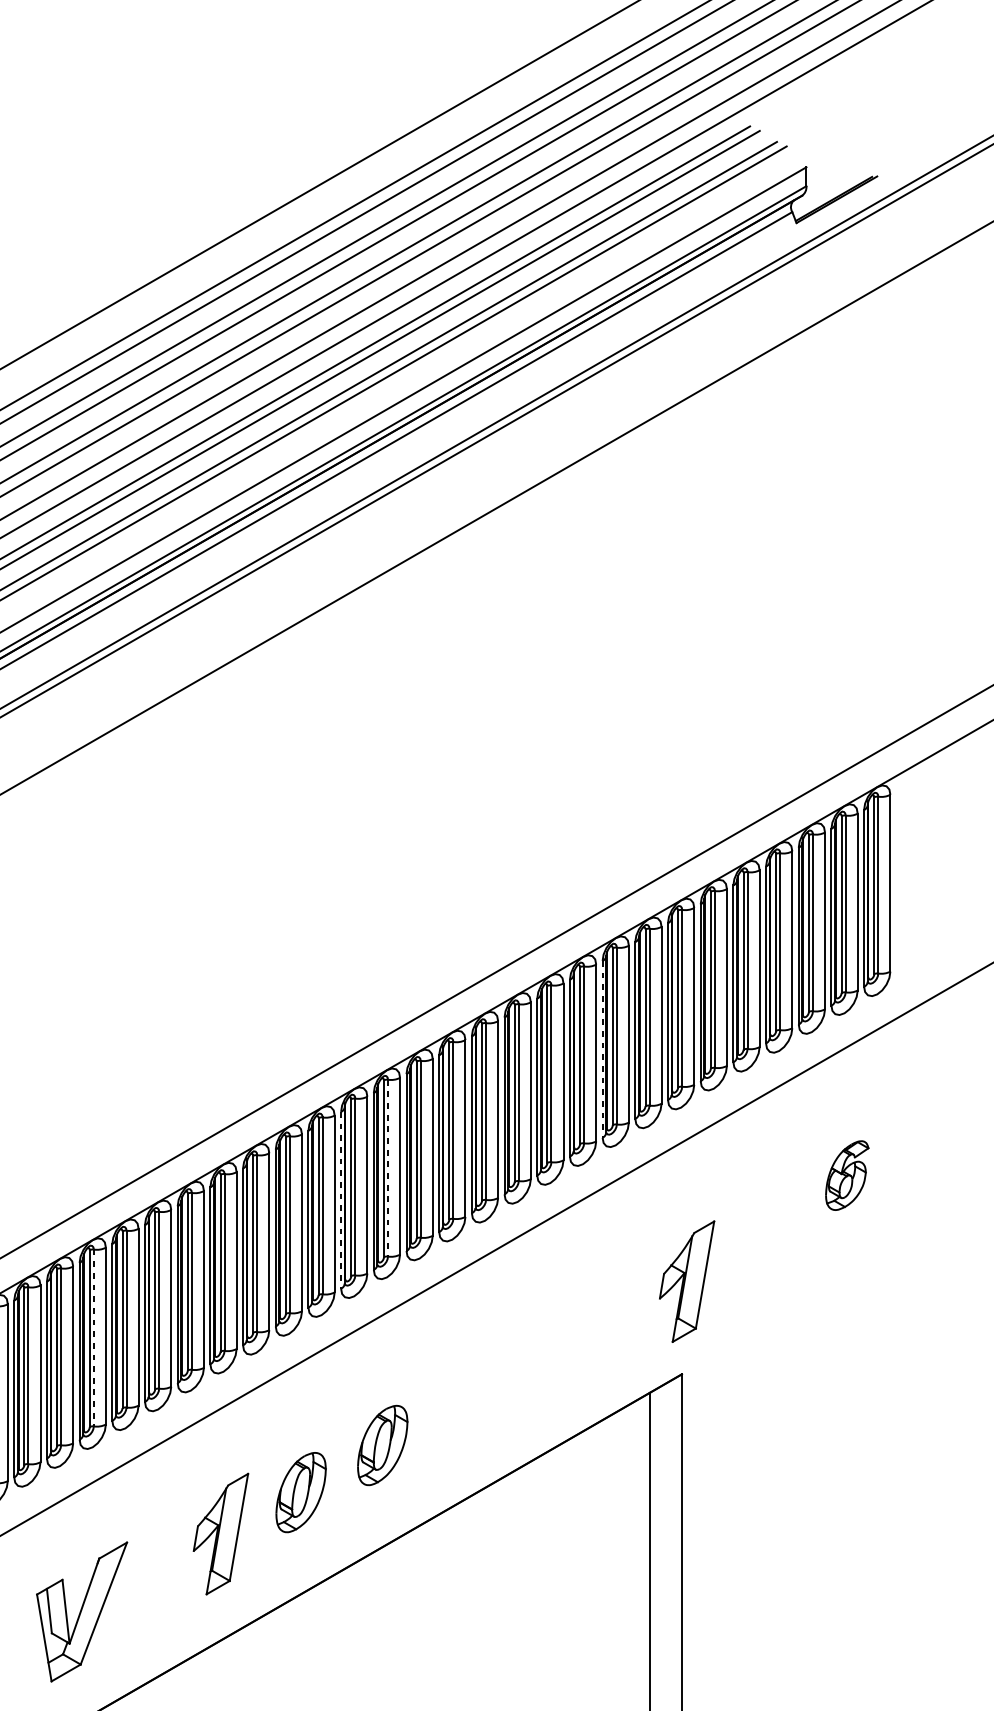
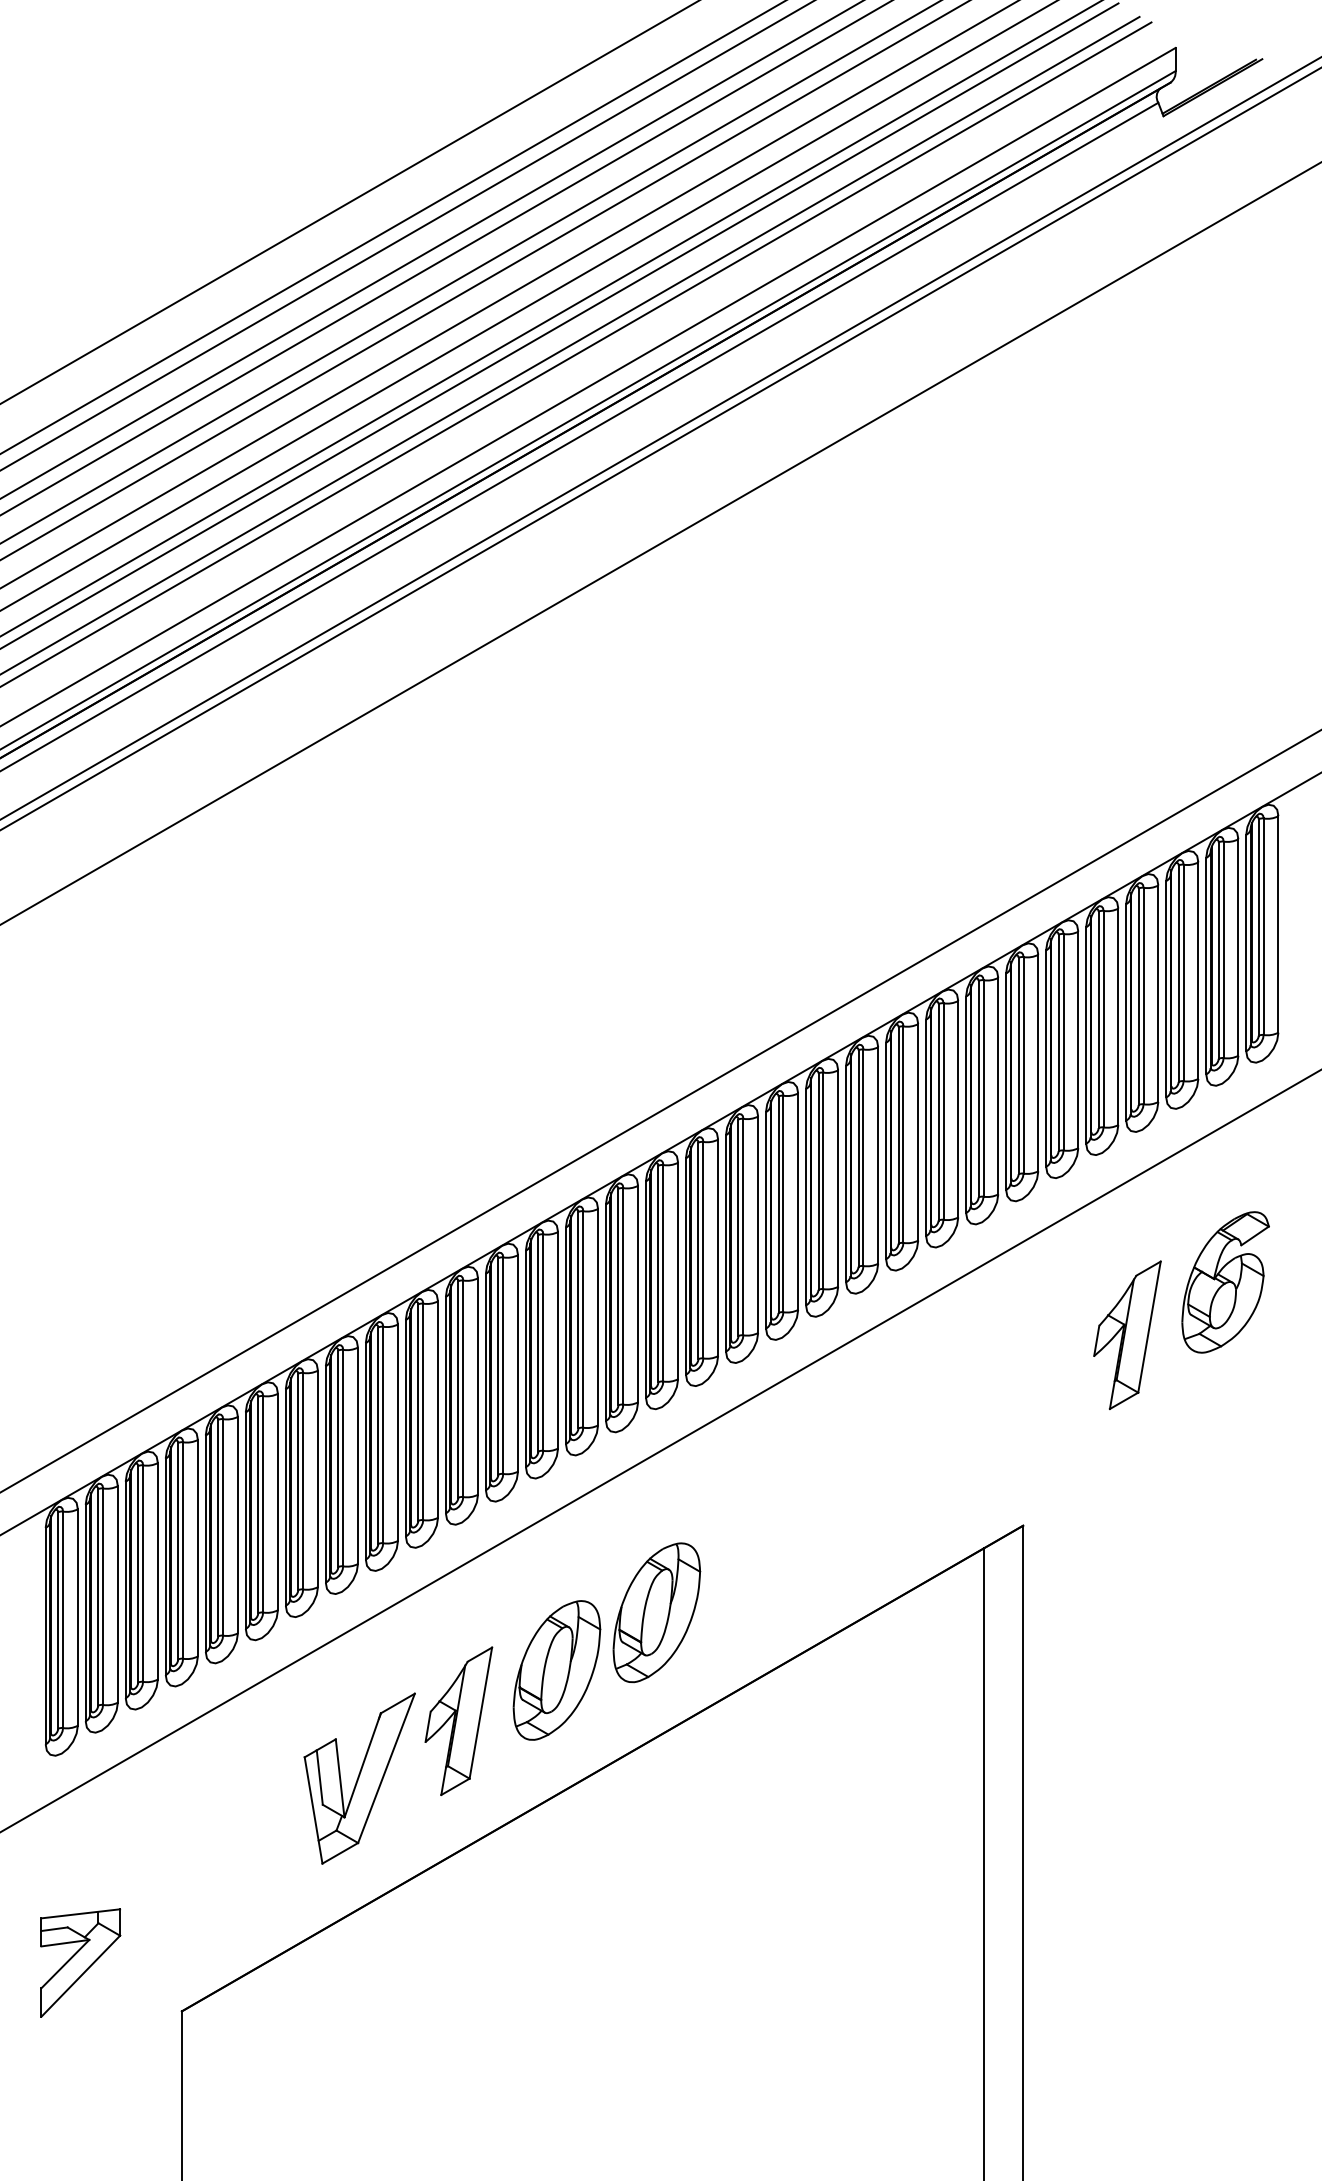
line: (602, 1049) -> (926, 1128), dashed -> solid
line: (388, 1168) -> (663, 1273), dashed -> solid
part: (847, 1175) -> (1225, 1282), size x1.67
line: (340, 1200) -> (605, 1313), dashed -> solid
part: (687, 1281) -> (1127, 1335), moved
line: (94, 1338) -> (303, 1481), dashed -> solid
part: (382, 1445) -> (656, 1612), size x1.43
part: (300, 1492) -> (556, 1670), size x1.43
part: (81, 1611) -> (359, 1778), moved

